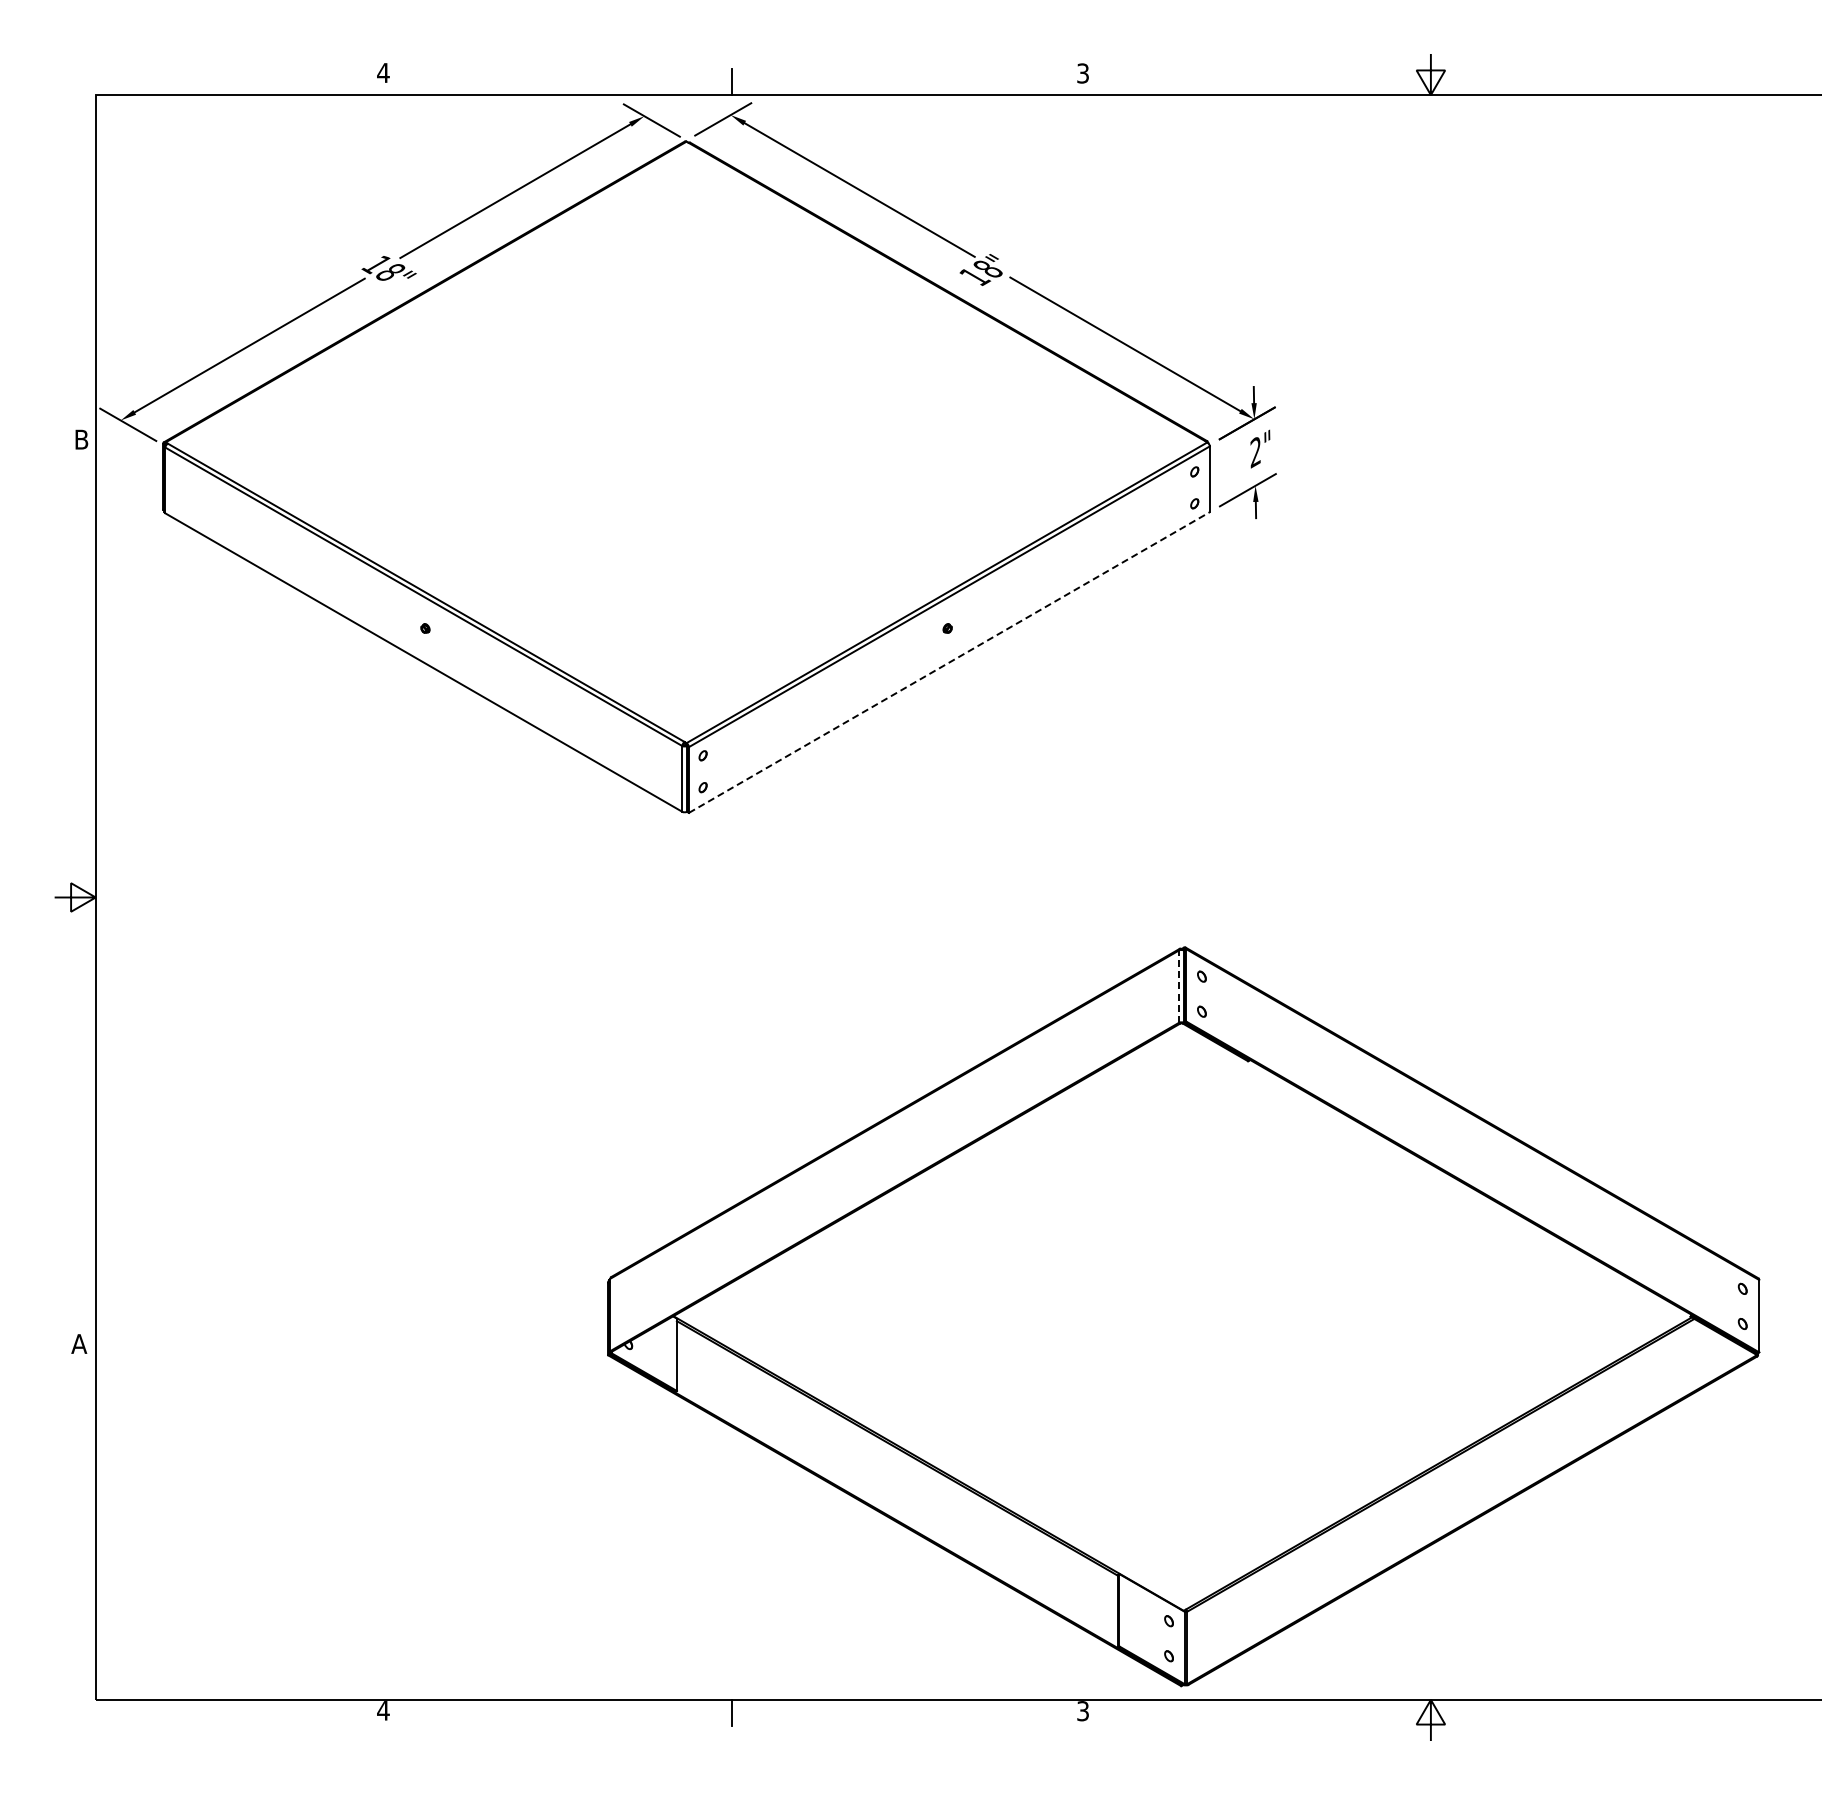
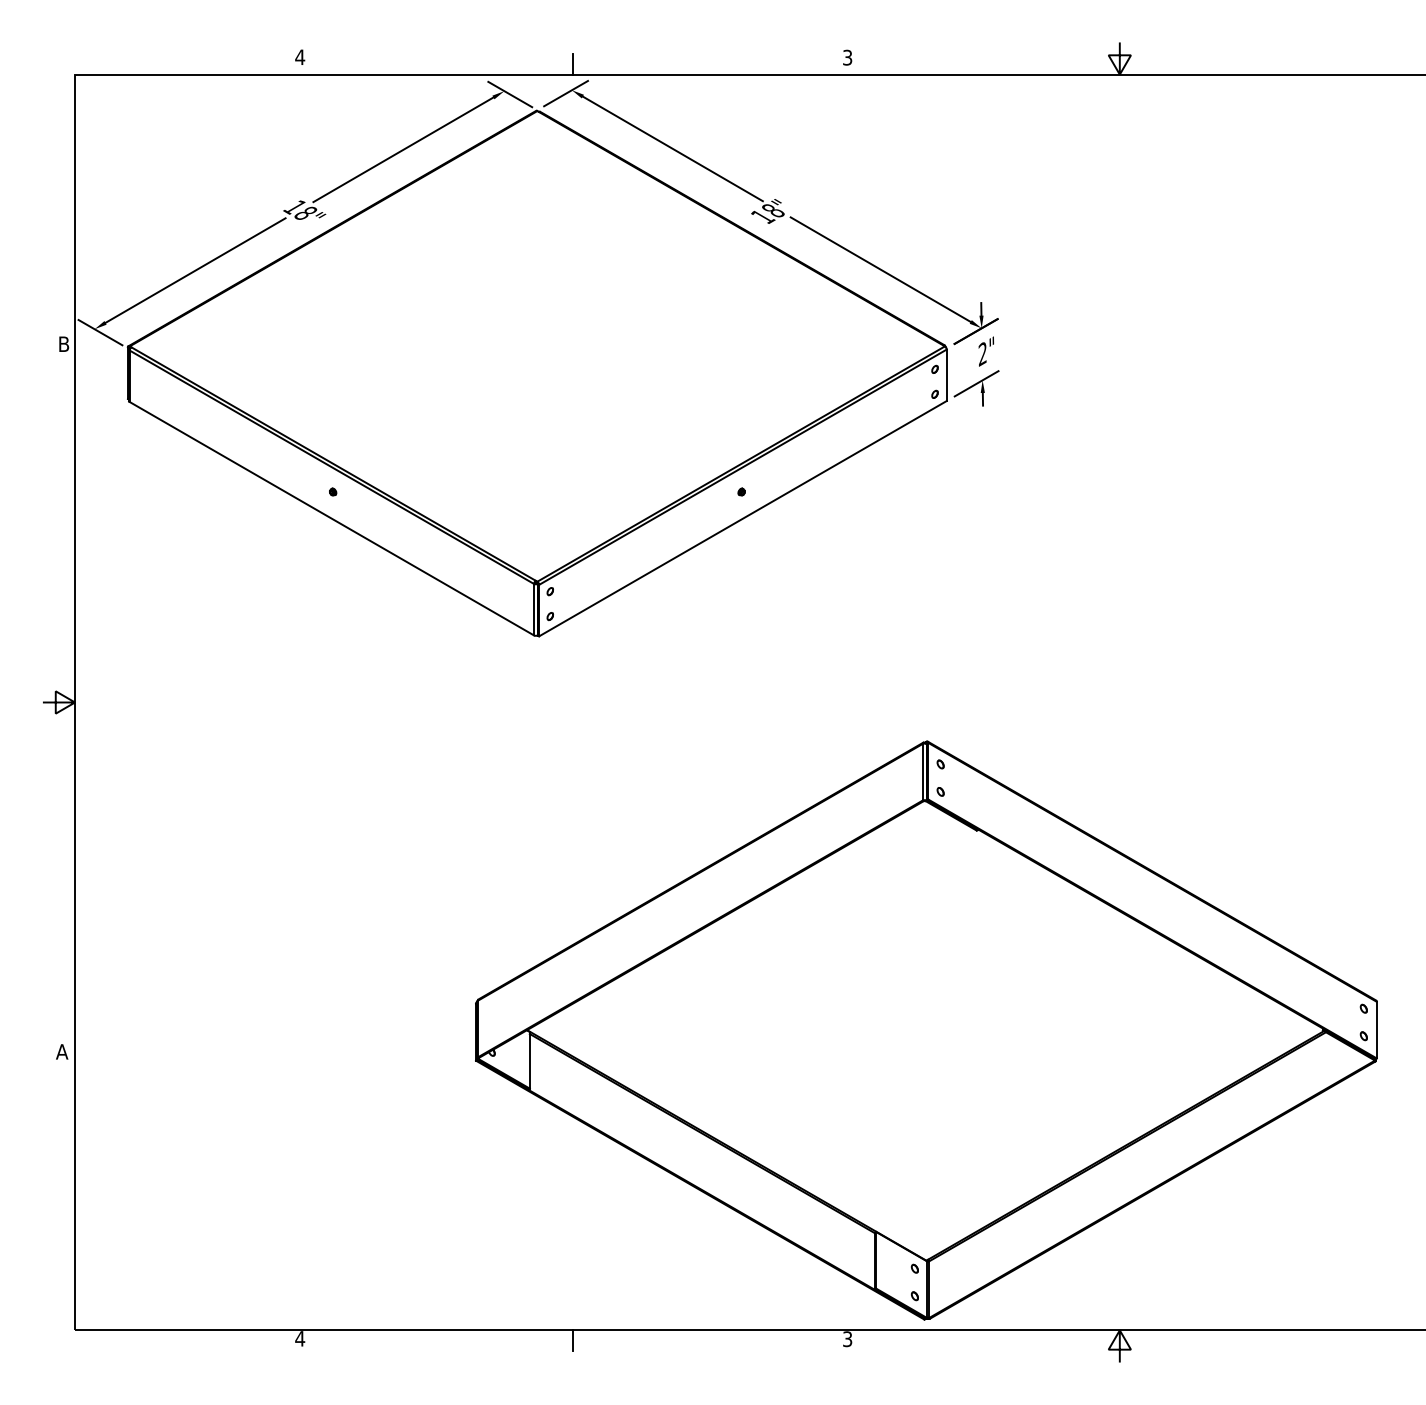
line: (949, 662) -> (743, 518), dashed -> solid
line: (1179, 986) -> (923, 772), dashed -> solid

